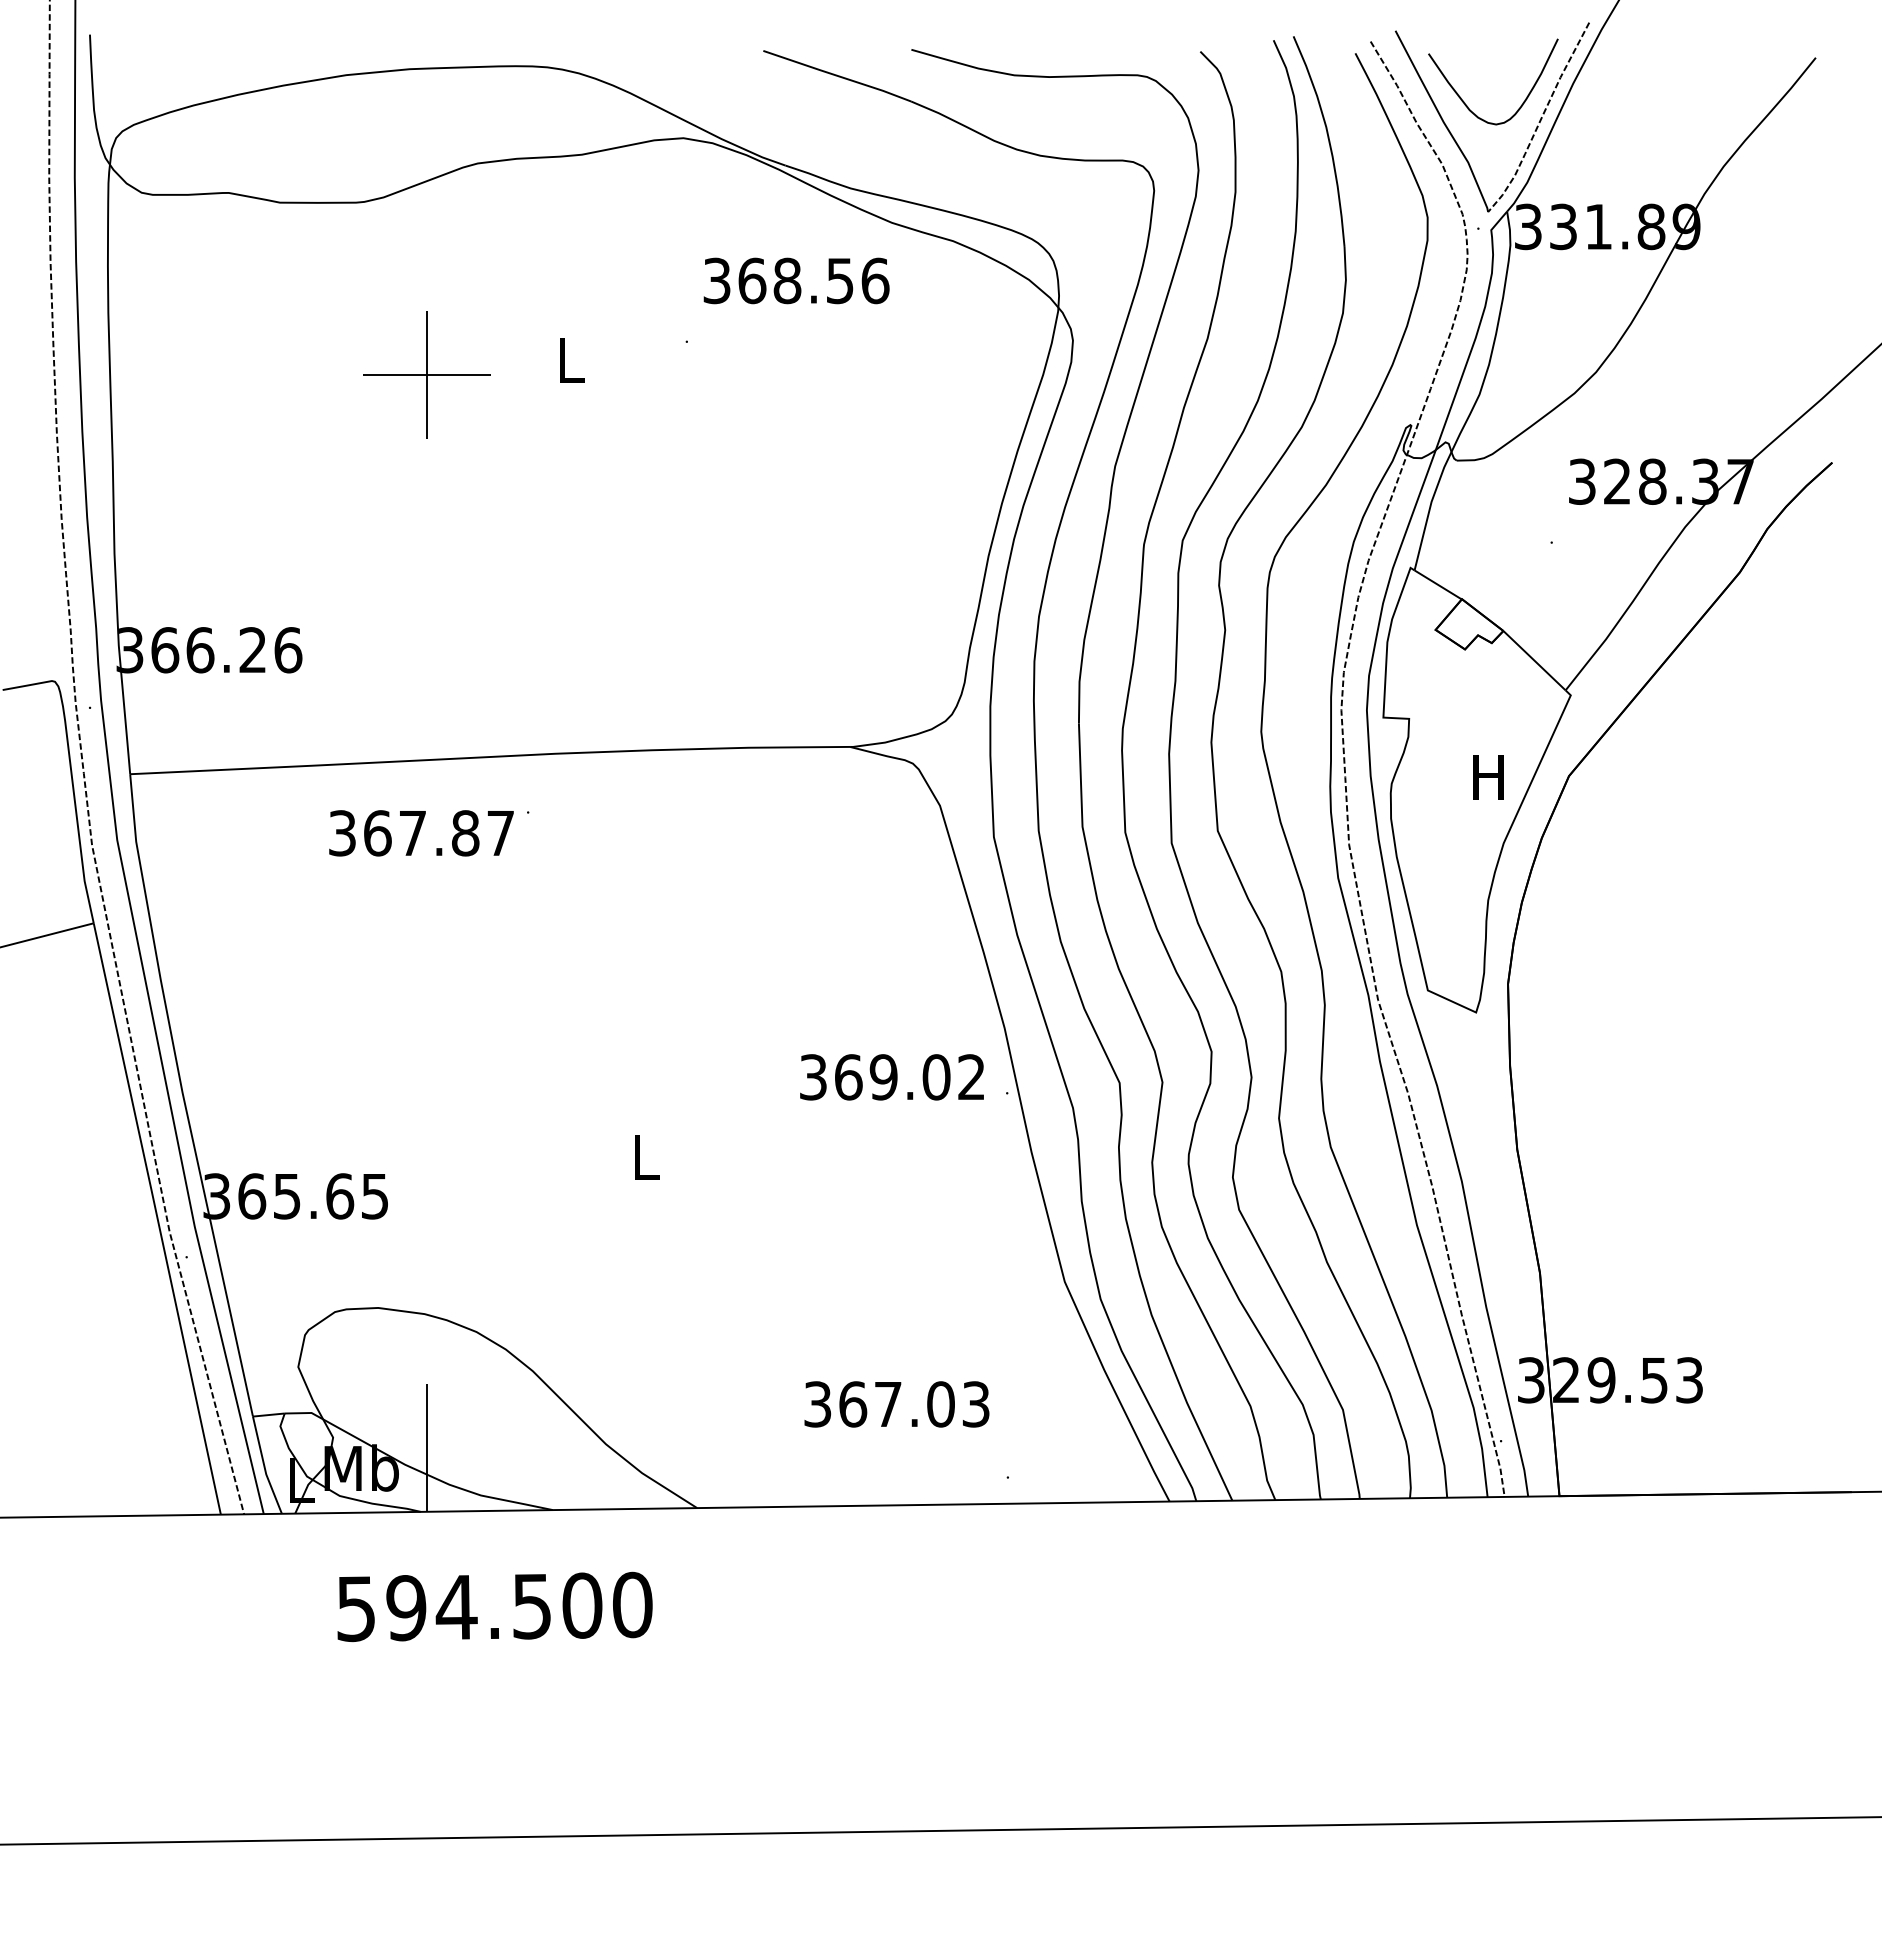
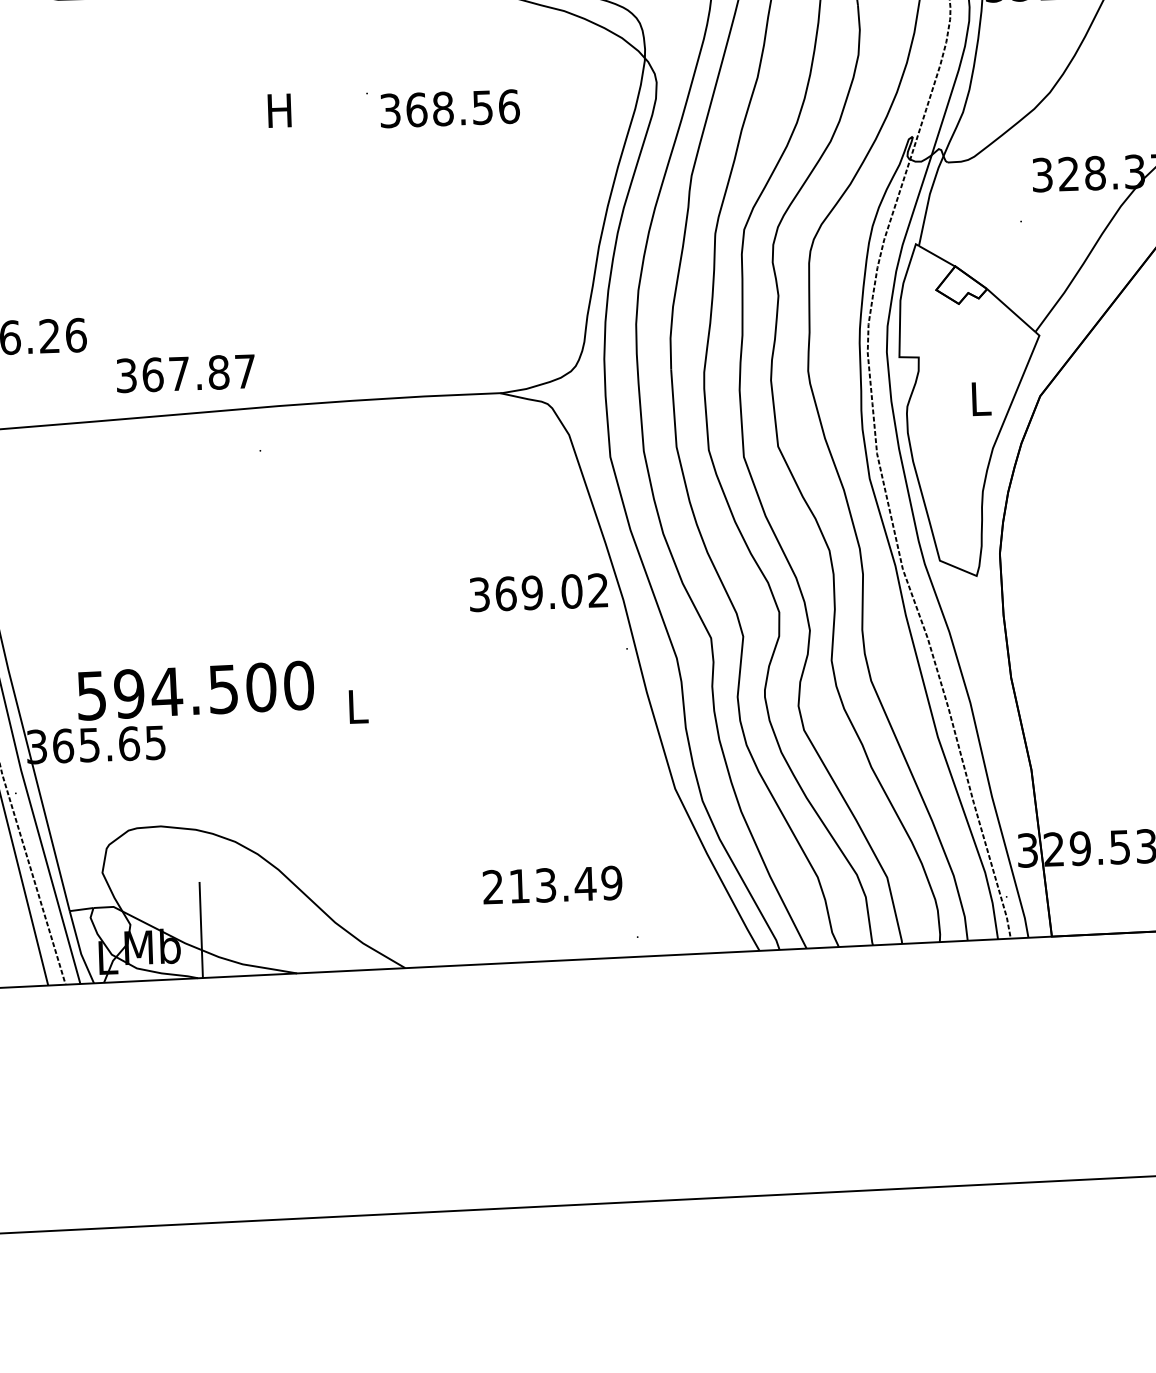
text: (796, 280) -> (449, 108), moved
text: (569, 360) -> (279, 110), L -> H
part: (426, 374) -> (172, 124), removed
text: (1488, 777) -> (979, 399), H -> L
text: (421, 833) -> (185, 373), moved
text: (891, 1077) -> (538, 592), moved
text: (896, 1404) -> (552, 885), 367.03 -> 213.49
text: (494, 1606) -> (195, 690), moved

